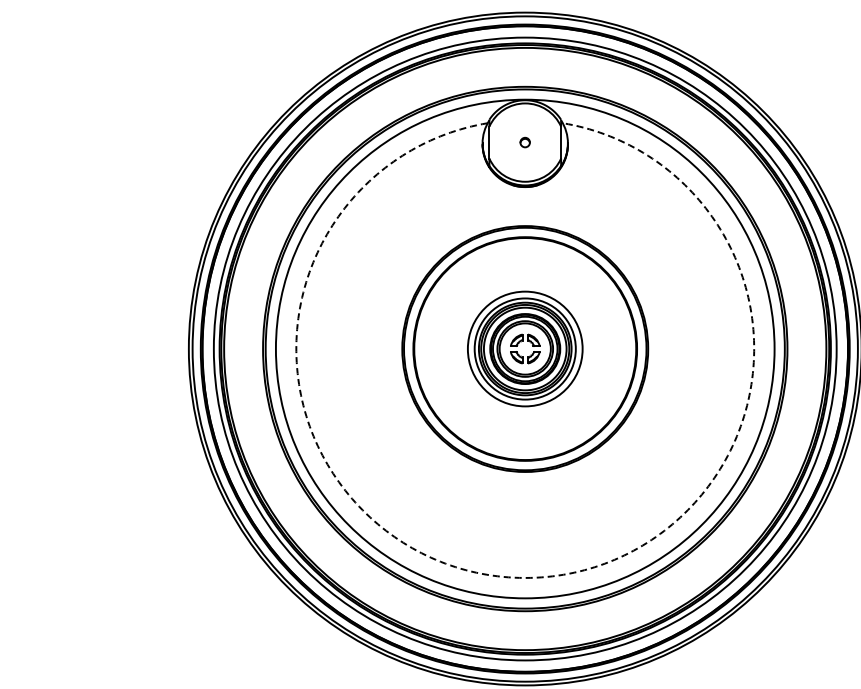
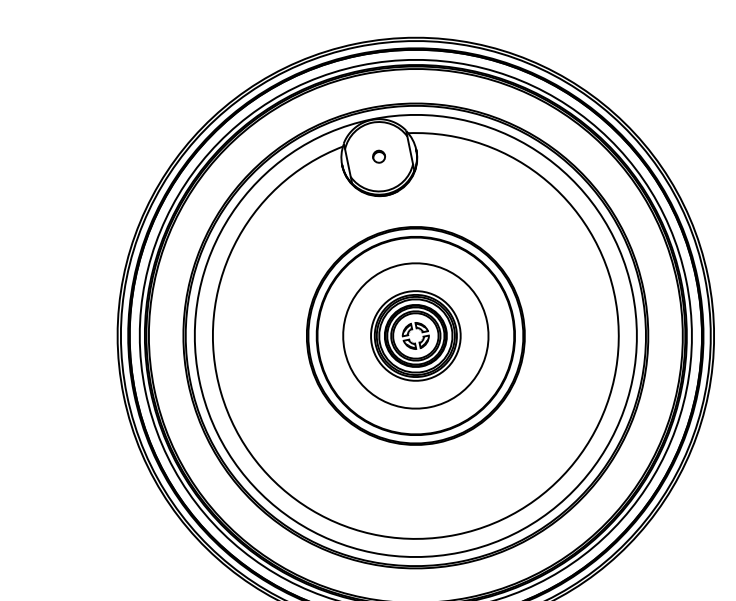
part: (524, 142) -> (378, 156), size x1.43
circle: (525, 349) -> (416, 336), size x1.43
arc: (525, 577) -> (456, 534), dashed -> solid

